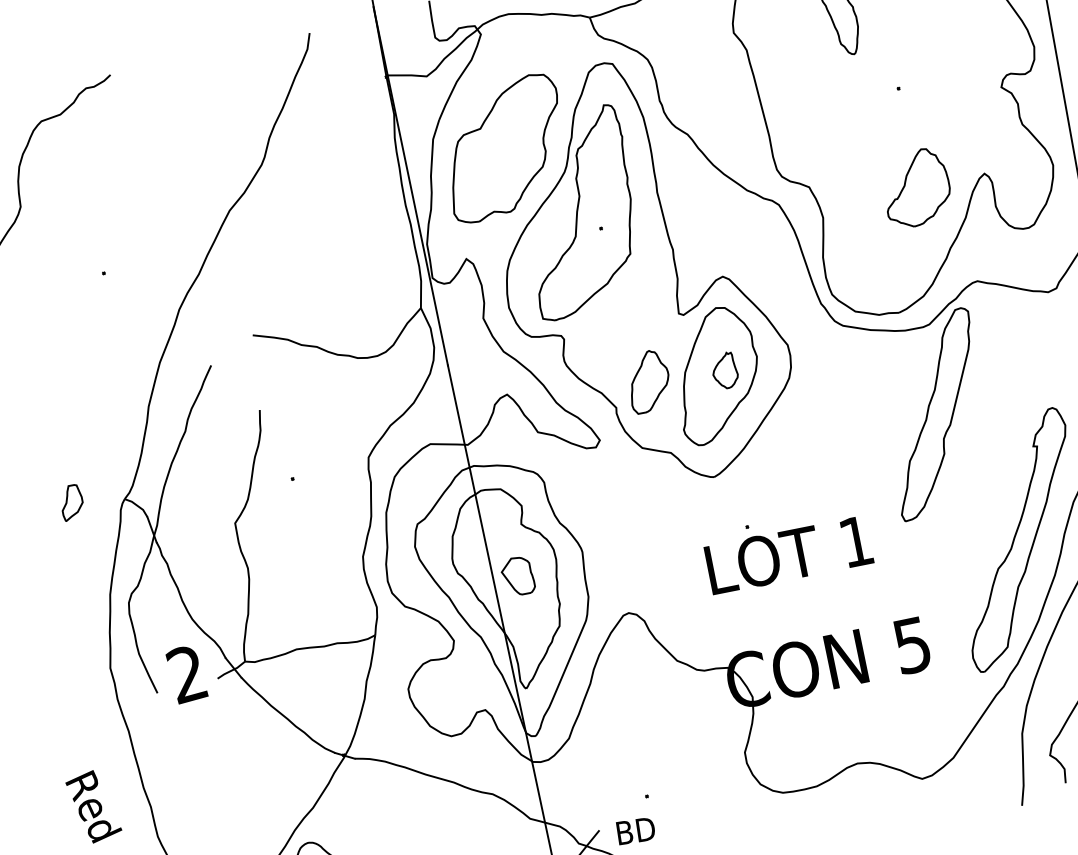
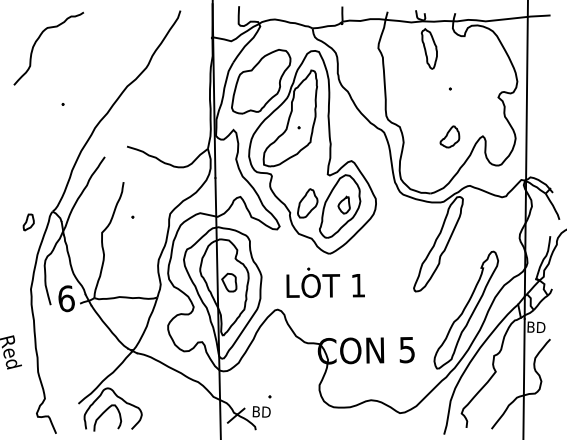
part: (915, 187) -> (449, 136), size x0.6
part: (71, 502) -> (28, 222), moved
part: (787, 548) -> (325, 282), moved
text: (187, 673) -> (66, 298), 2 -> 6

